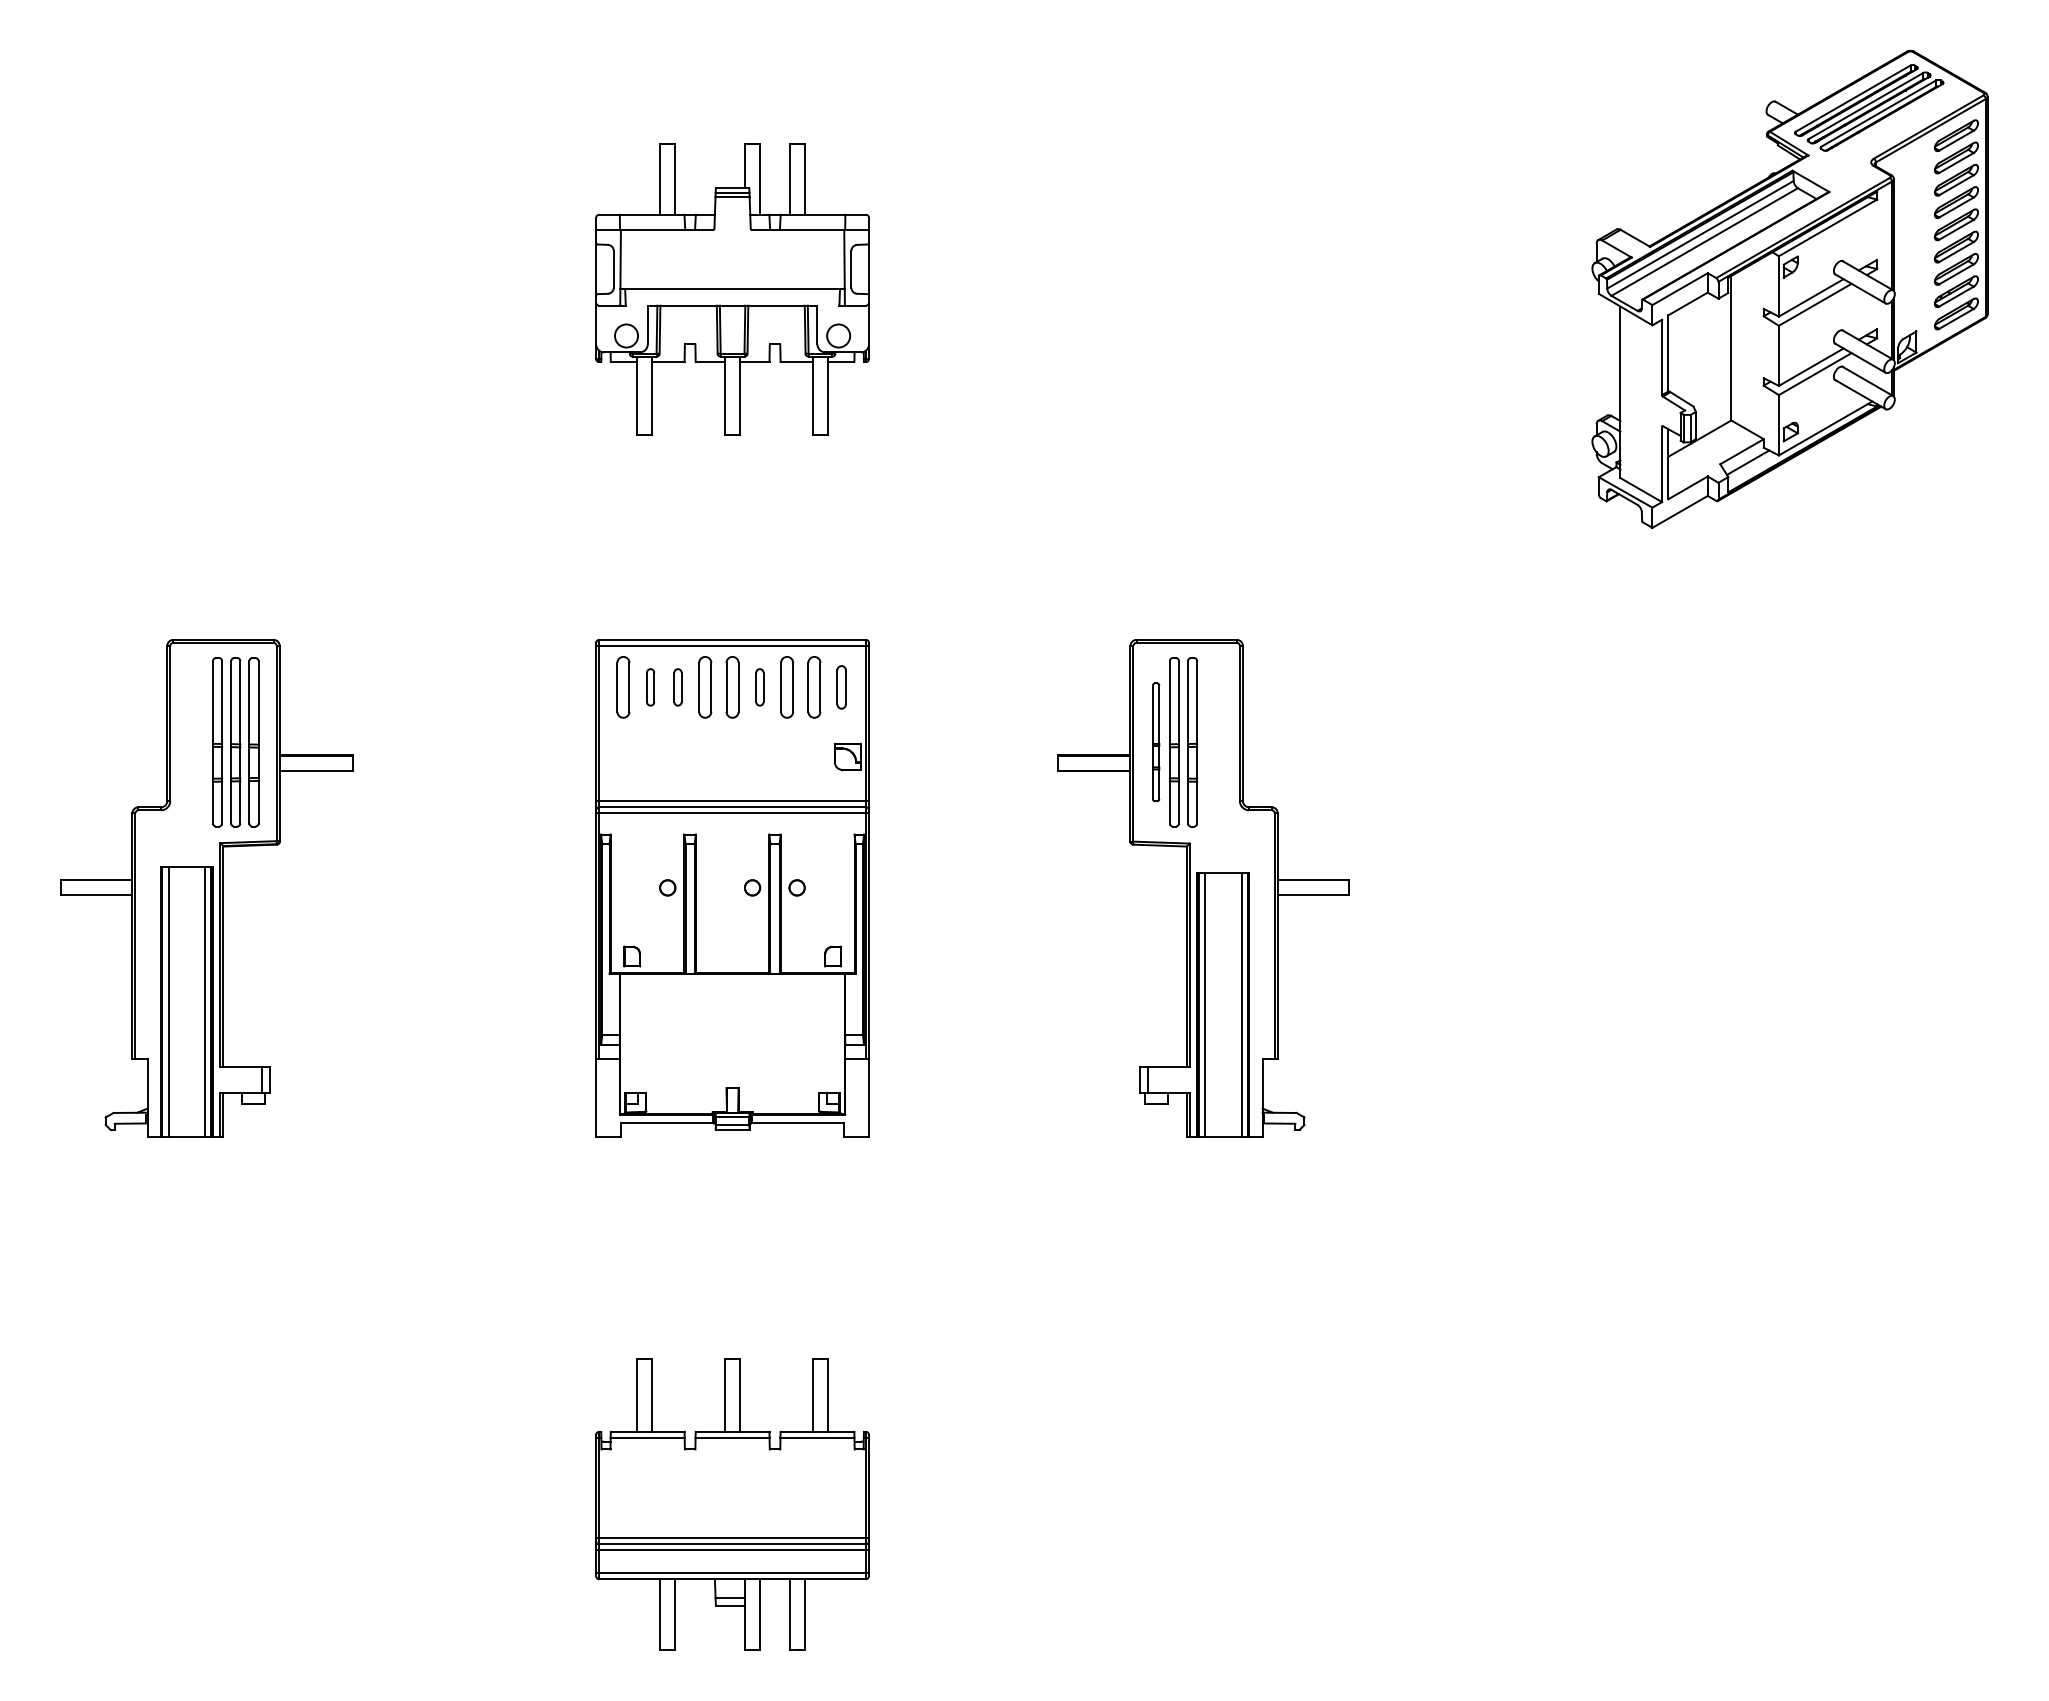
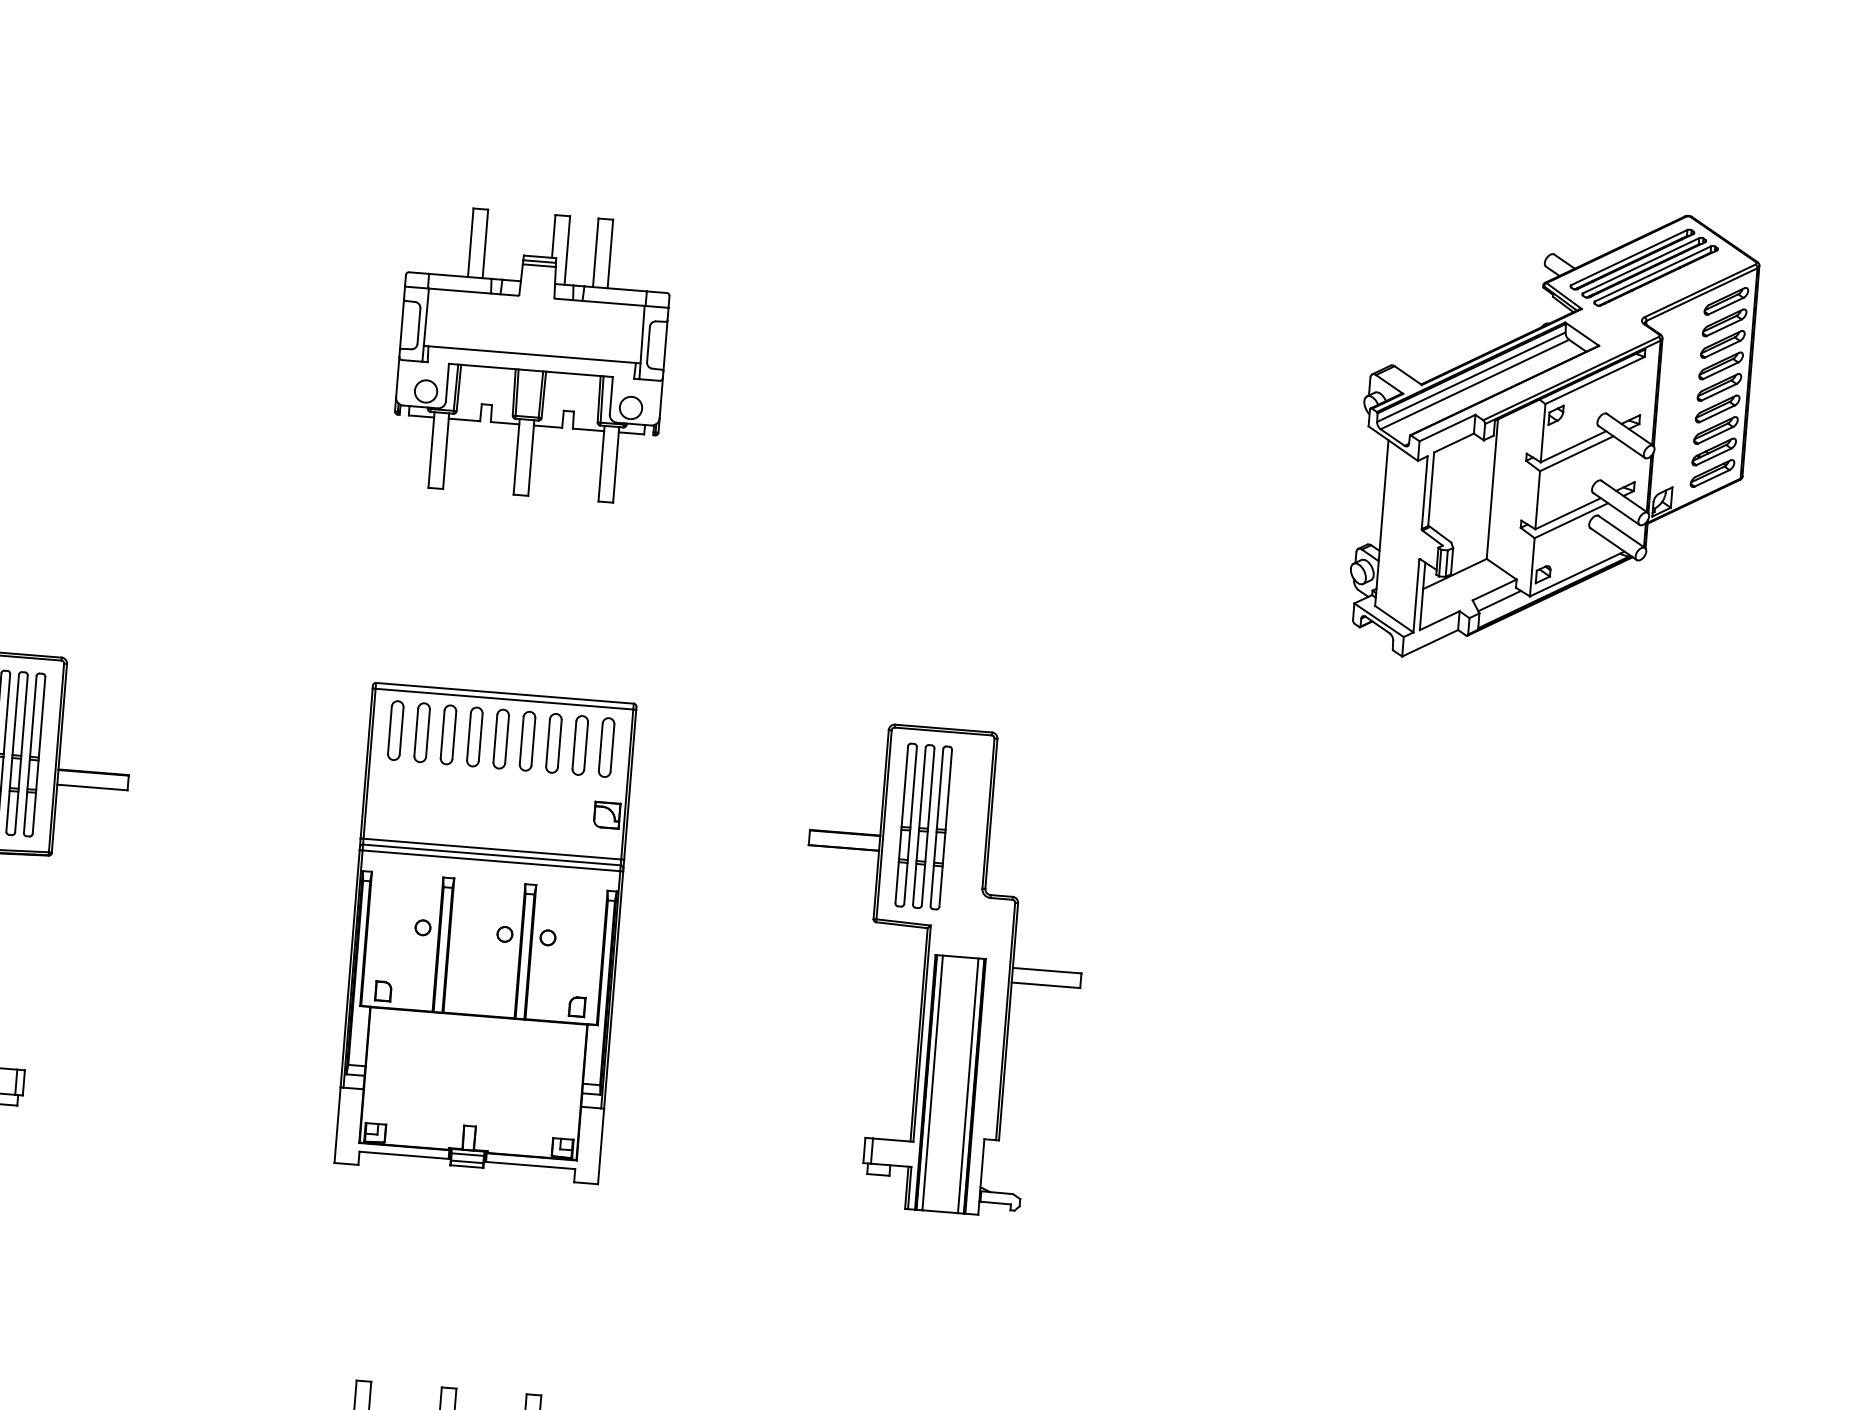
part: (650, 687) -> (421, 732), size x1.67
part: (677, 687) -> (448, 734), size x1.67
part: (759, 687) -> (527, 741), size x1.67
part: (841, 687) -> (606, 747), size x1.43
part: (1155, 742) -> (905, 825), size x1.43

